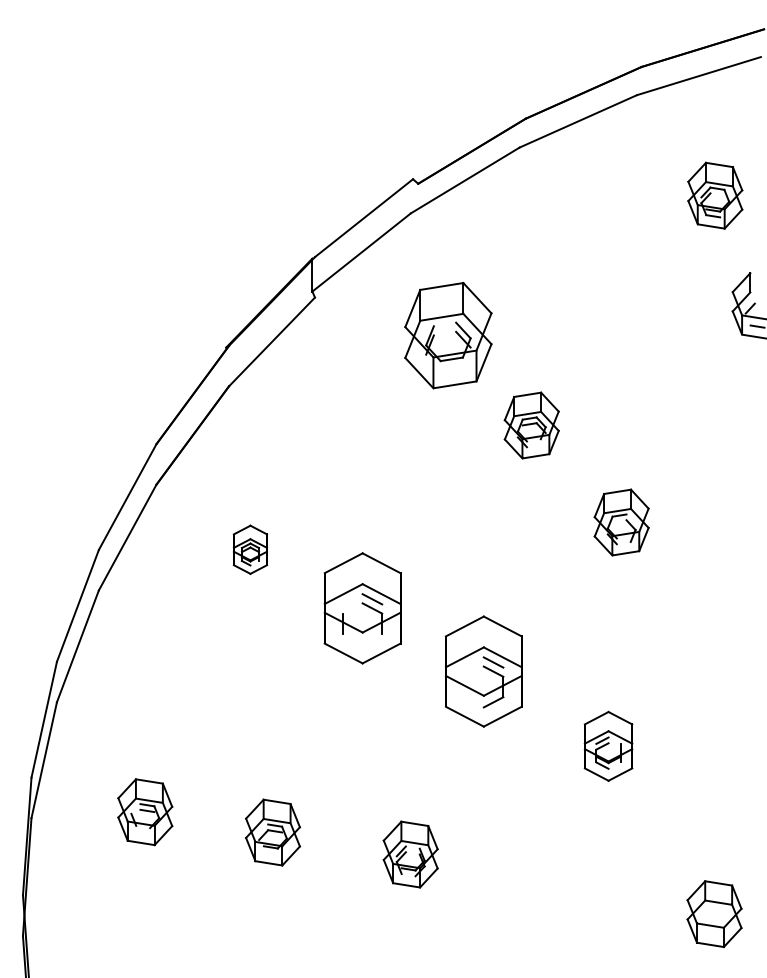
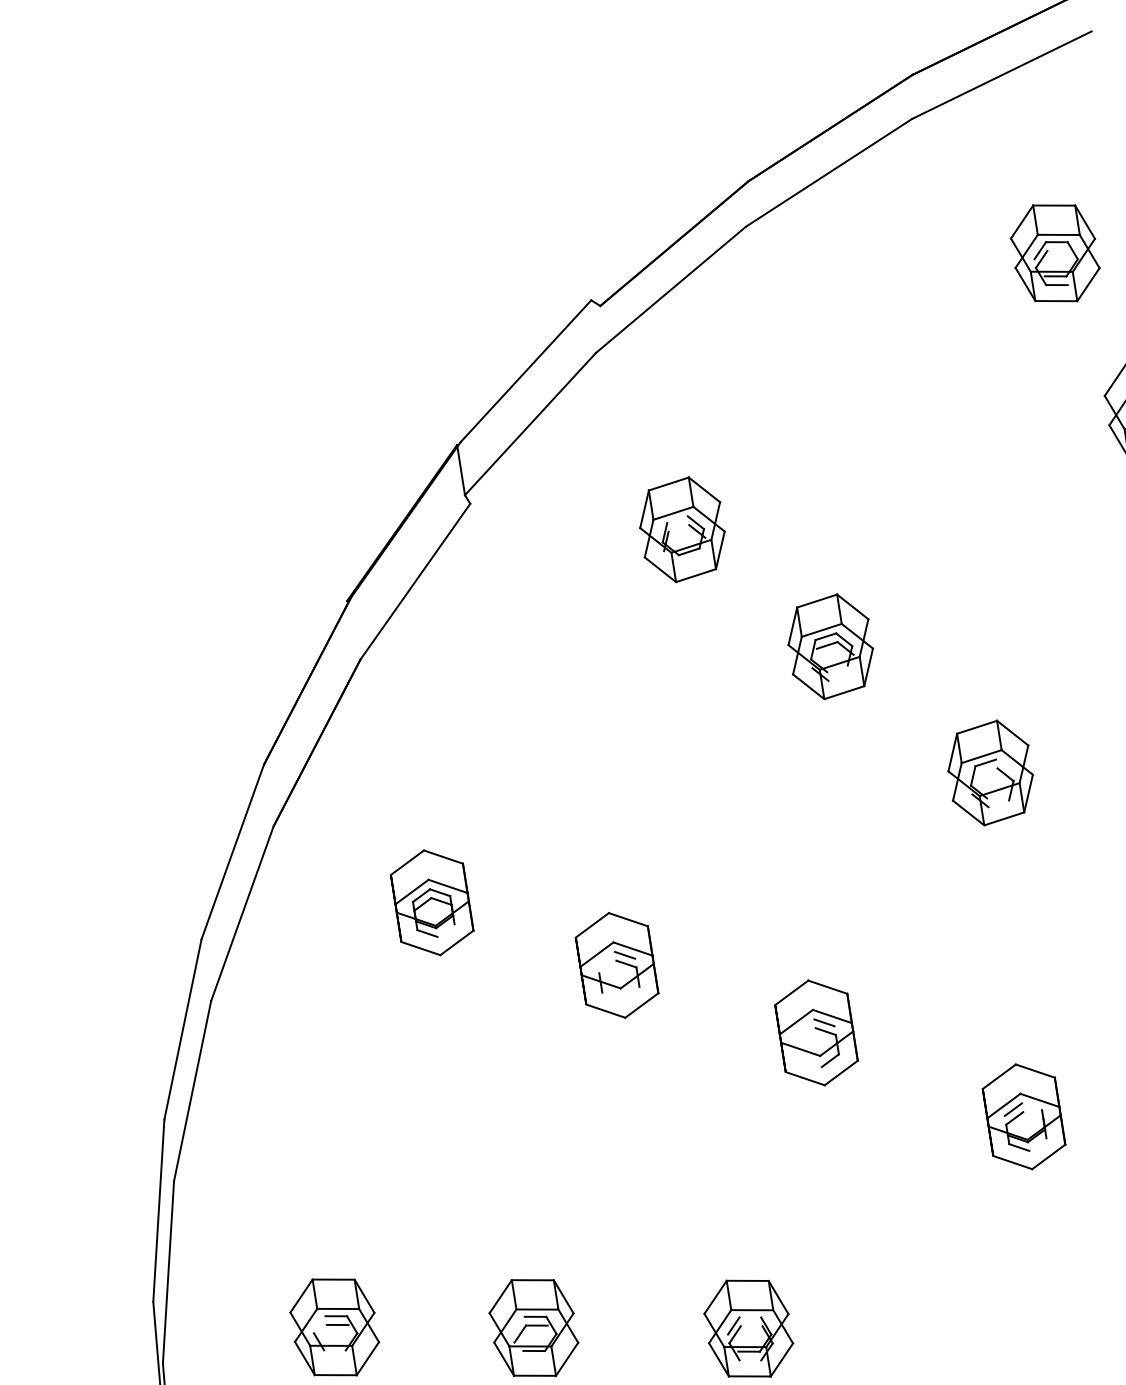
part: (448, 335) -> (682, 529), size x0.62
part: (250, 549) -> (432, 902), size x1.43
part: (362, 608) -> (616, 965), size x0.62
part: (483, 671) -> (815, 1032), size x0.62

